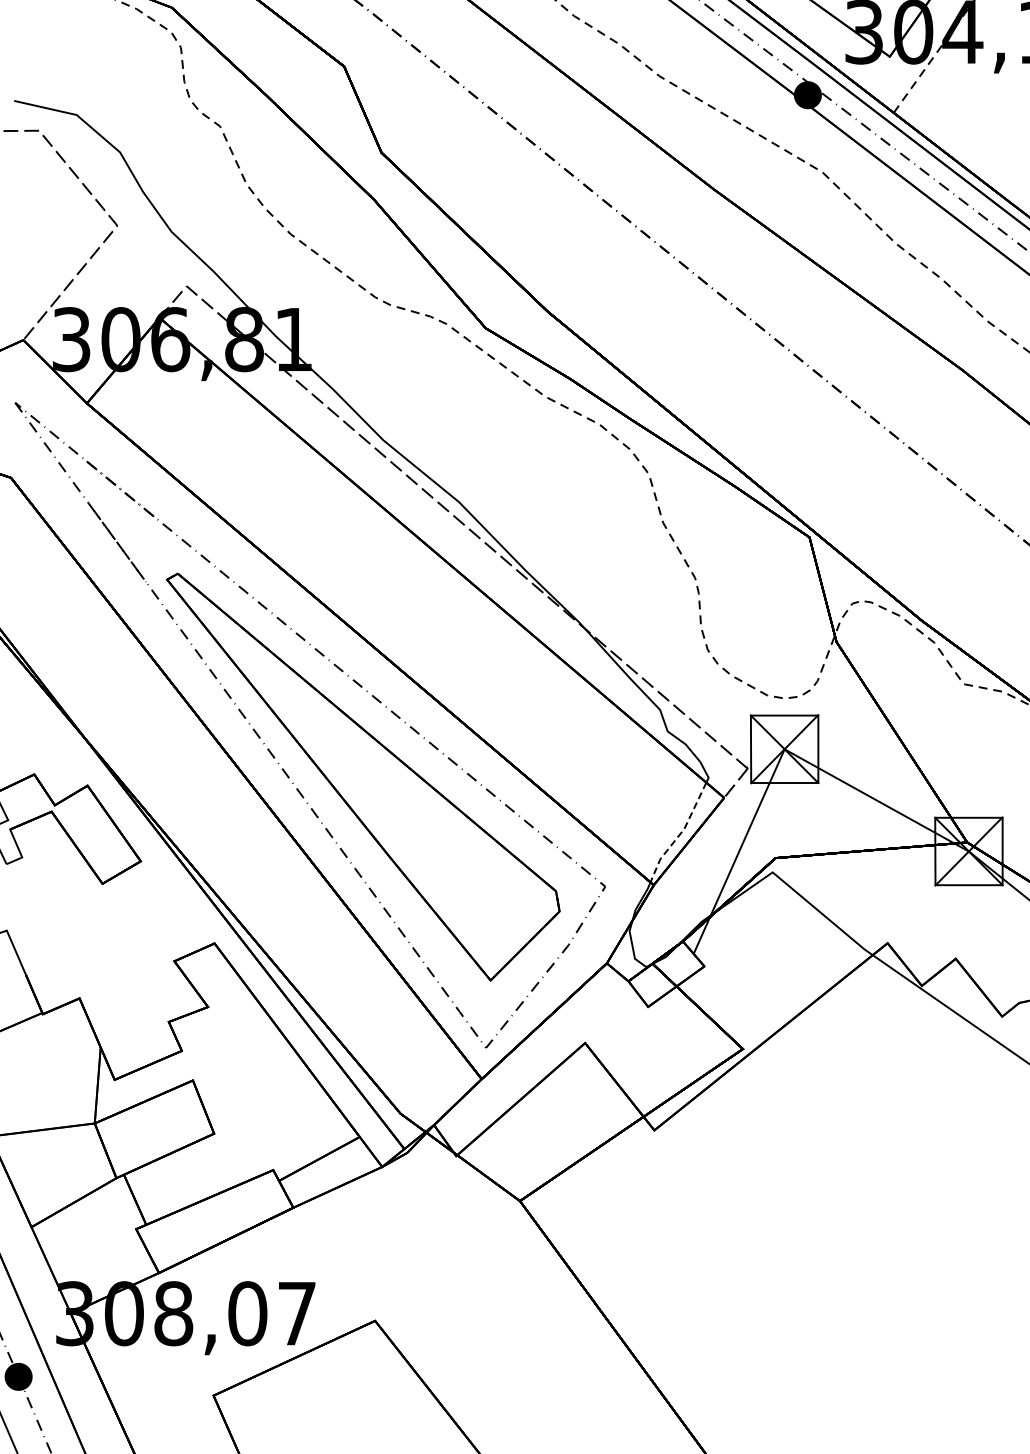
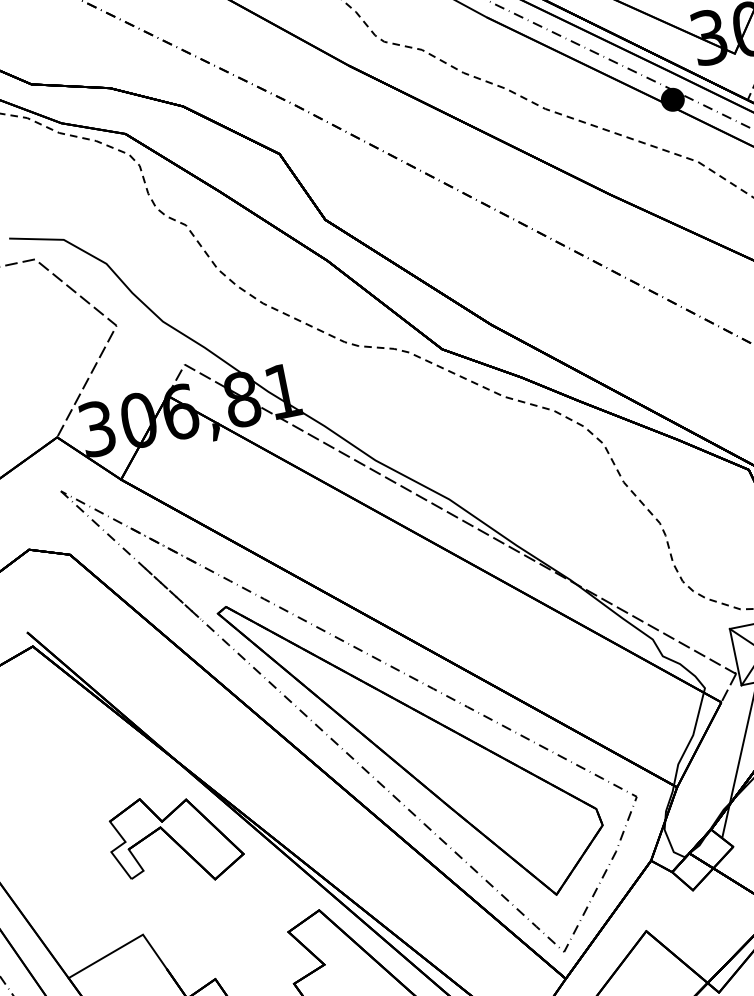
line: (680, 834) -> (690, 740), dashed -> solid

